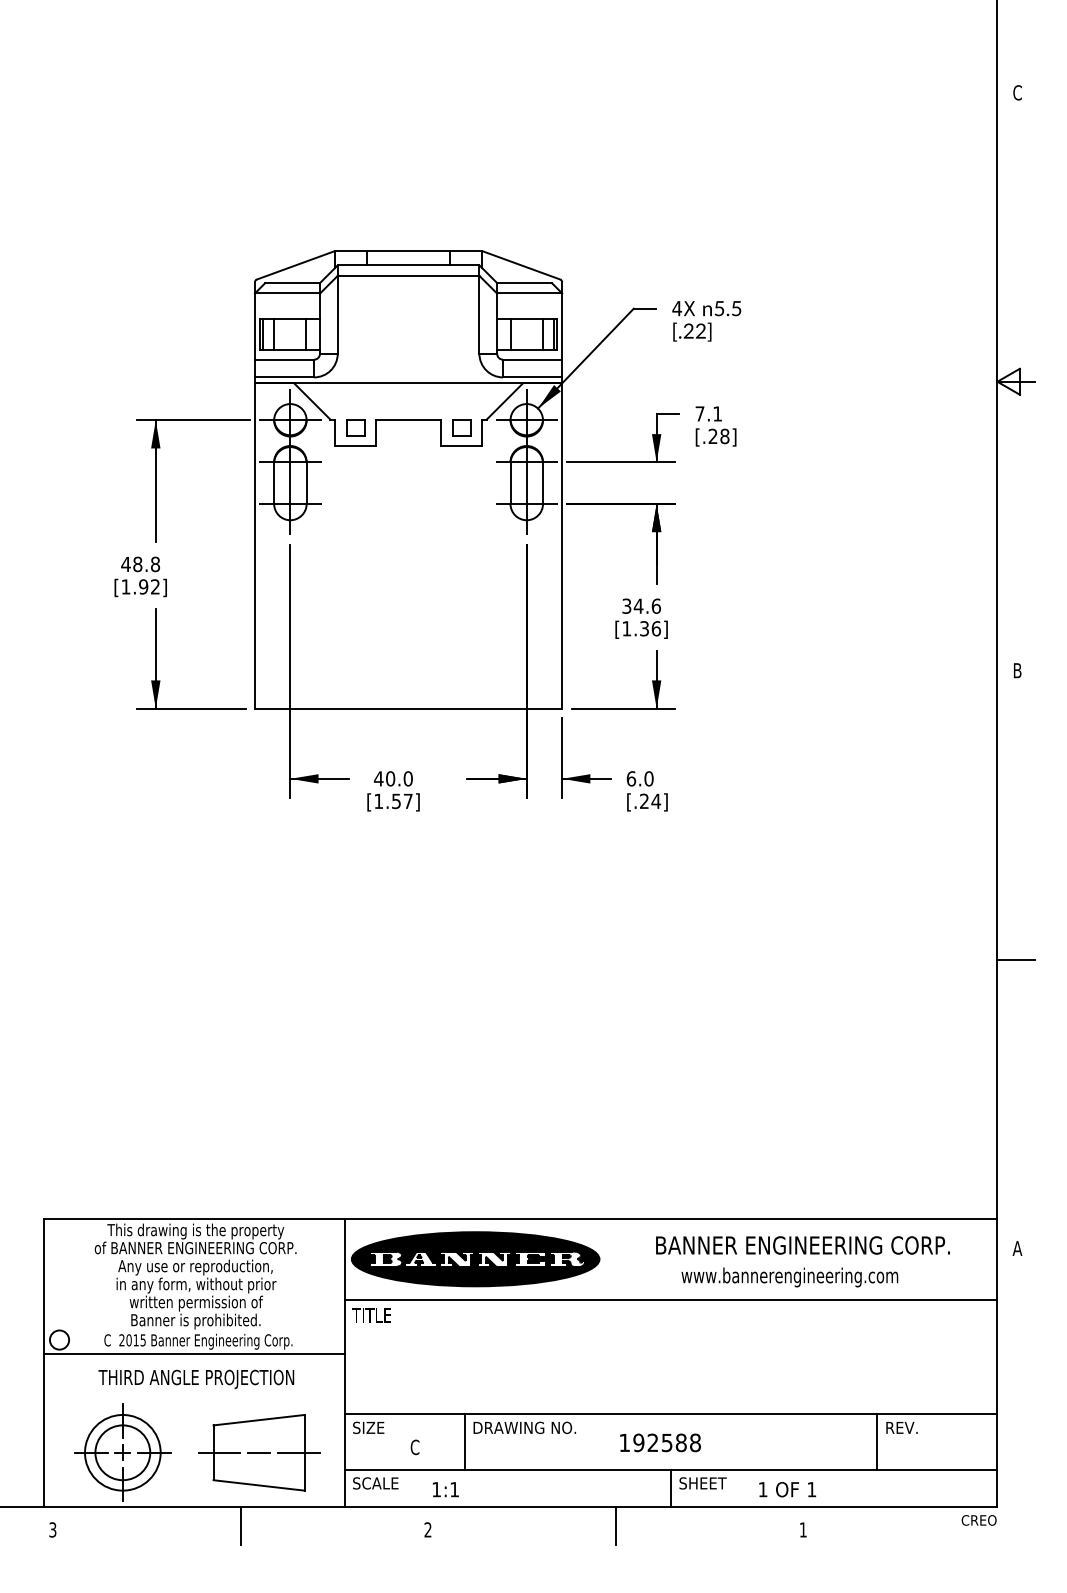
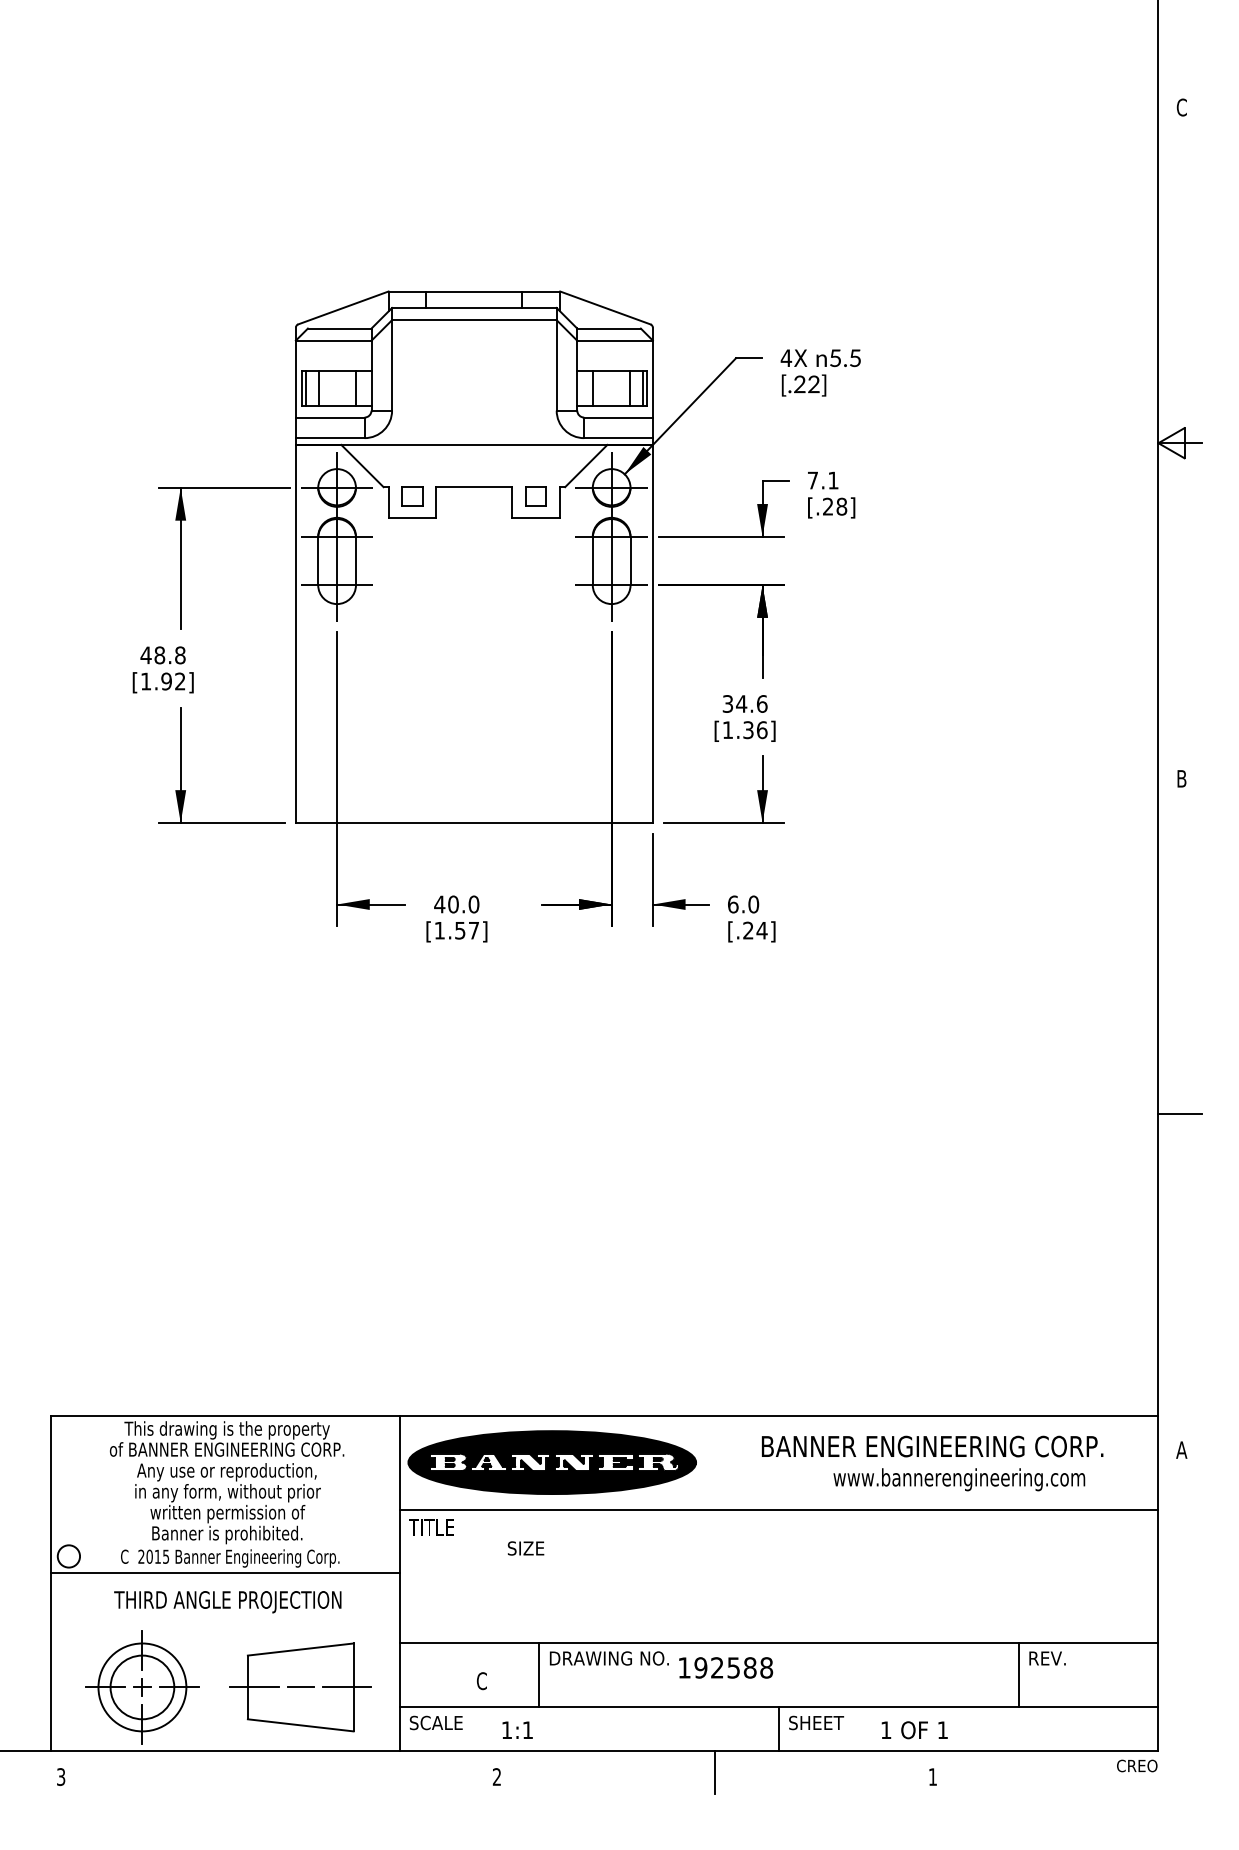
text: (790, 1277) -> (959, 1479), moved
text: (368, 1427) -> (525, 1548), moved
text: (660, 1442) -> (726, 1667), moved
line: (240, 1526) -> (279, 1772), removed

